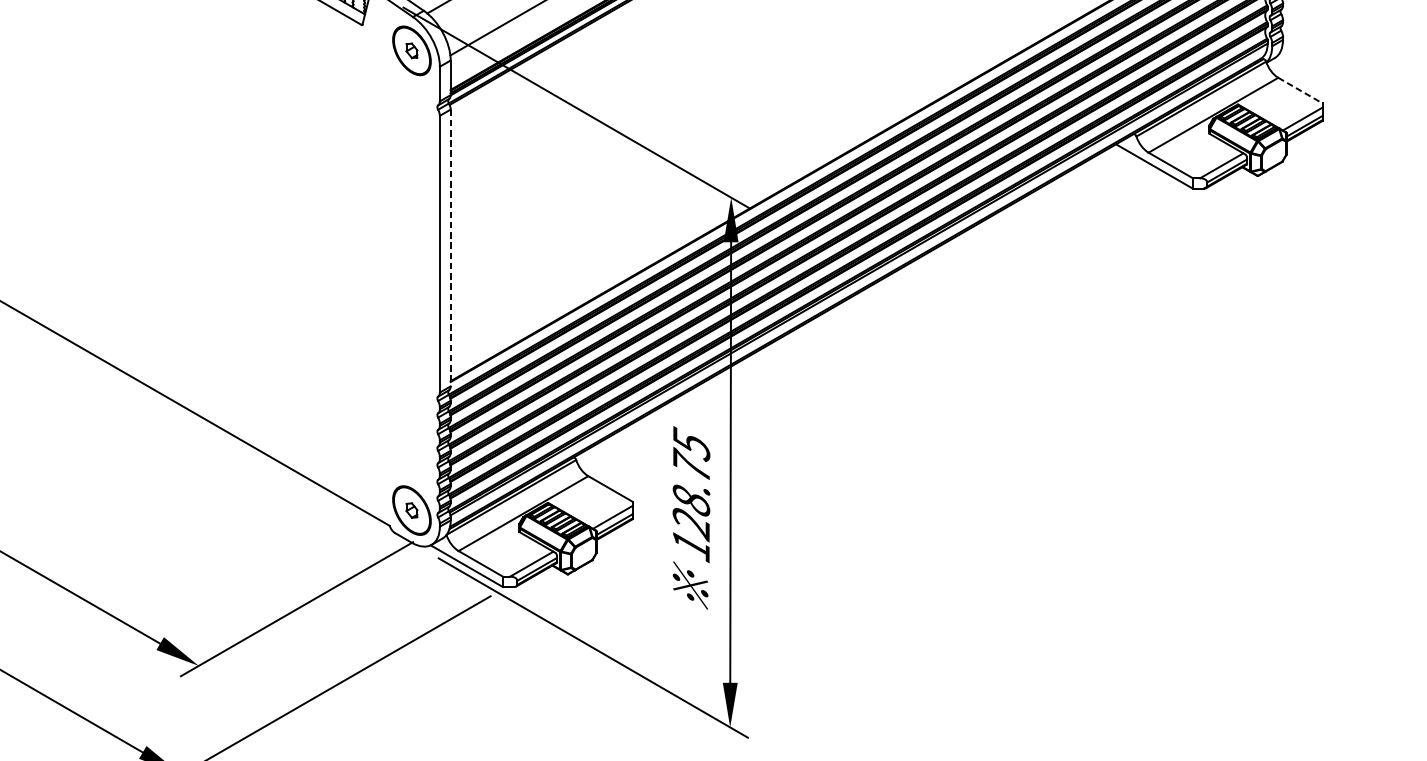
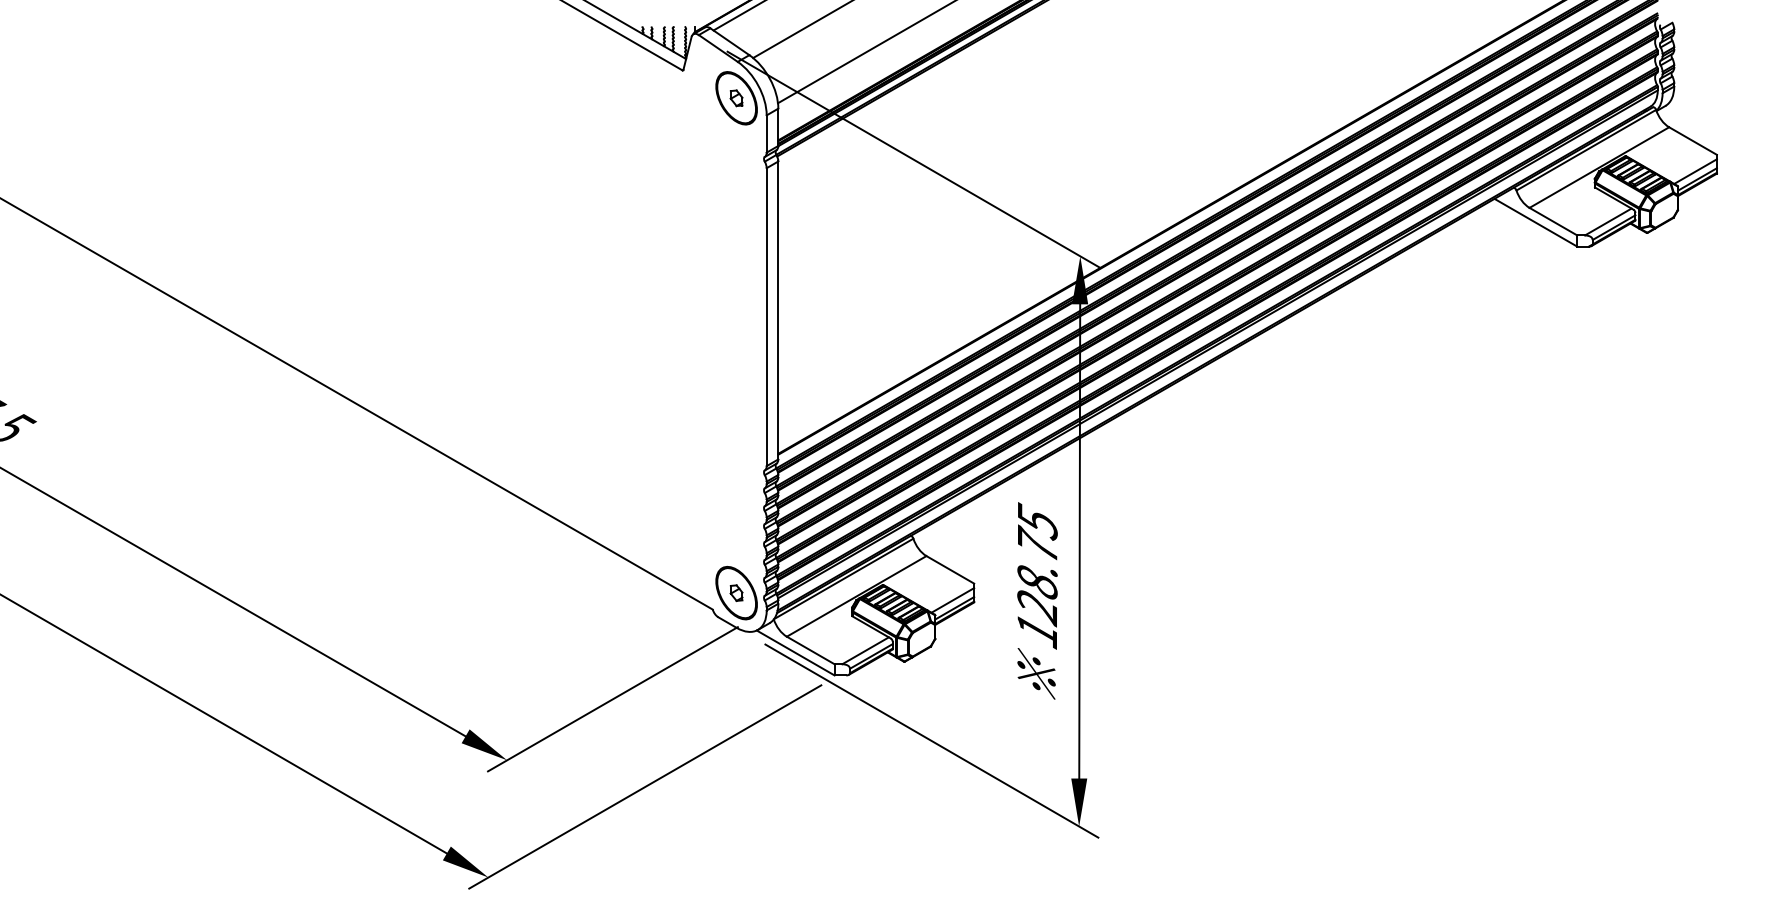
line: (1300, 91) -> (1693, 141), dashed -> solid
line: (450, 248) -> (778, 310), dashed -> solid

